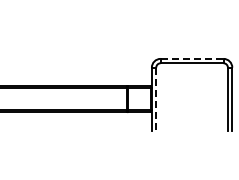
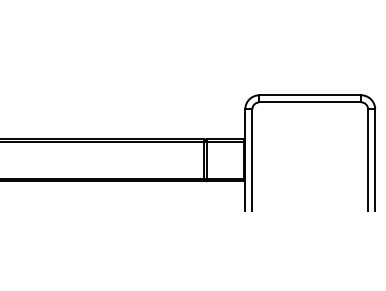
line: (192, 58) -> (310, 94), dashed -> solid
line: (156, 99) -> (252, 160), dashed -> solid

